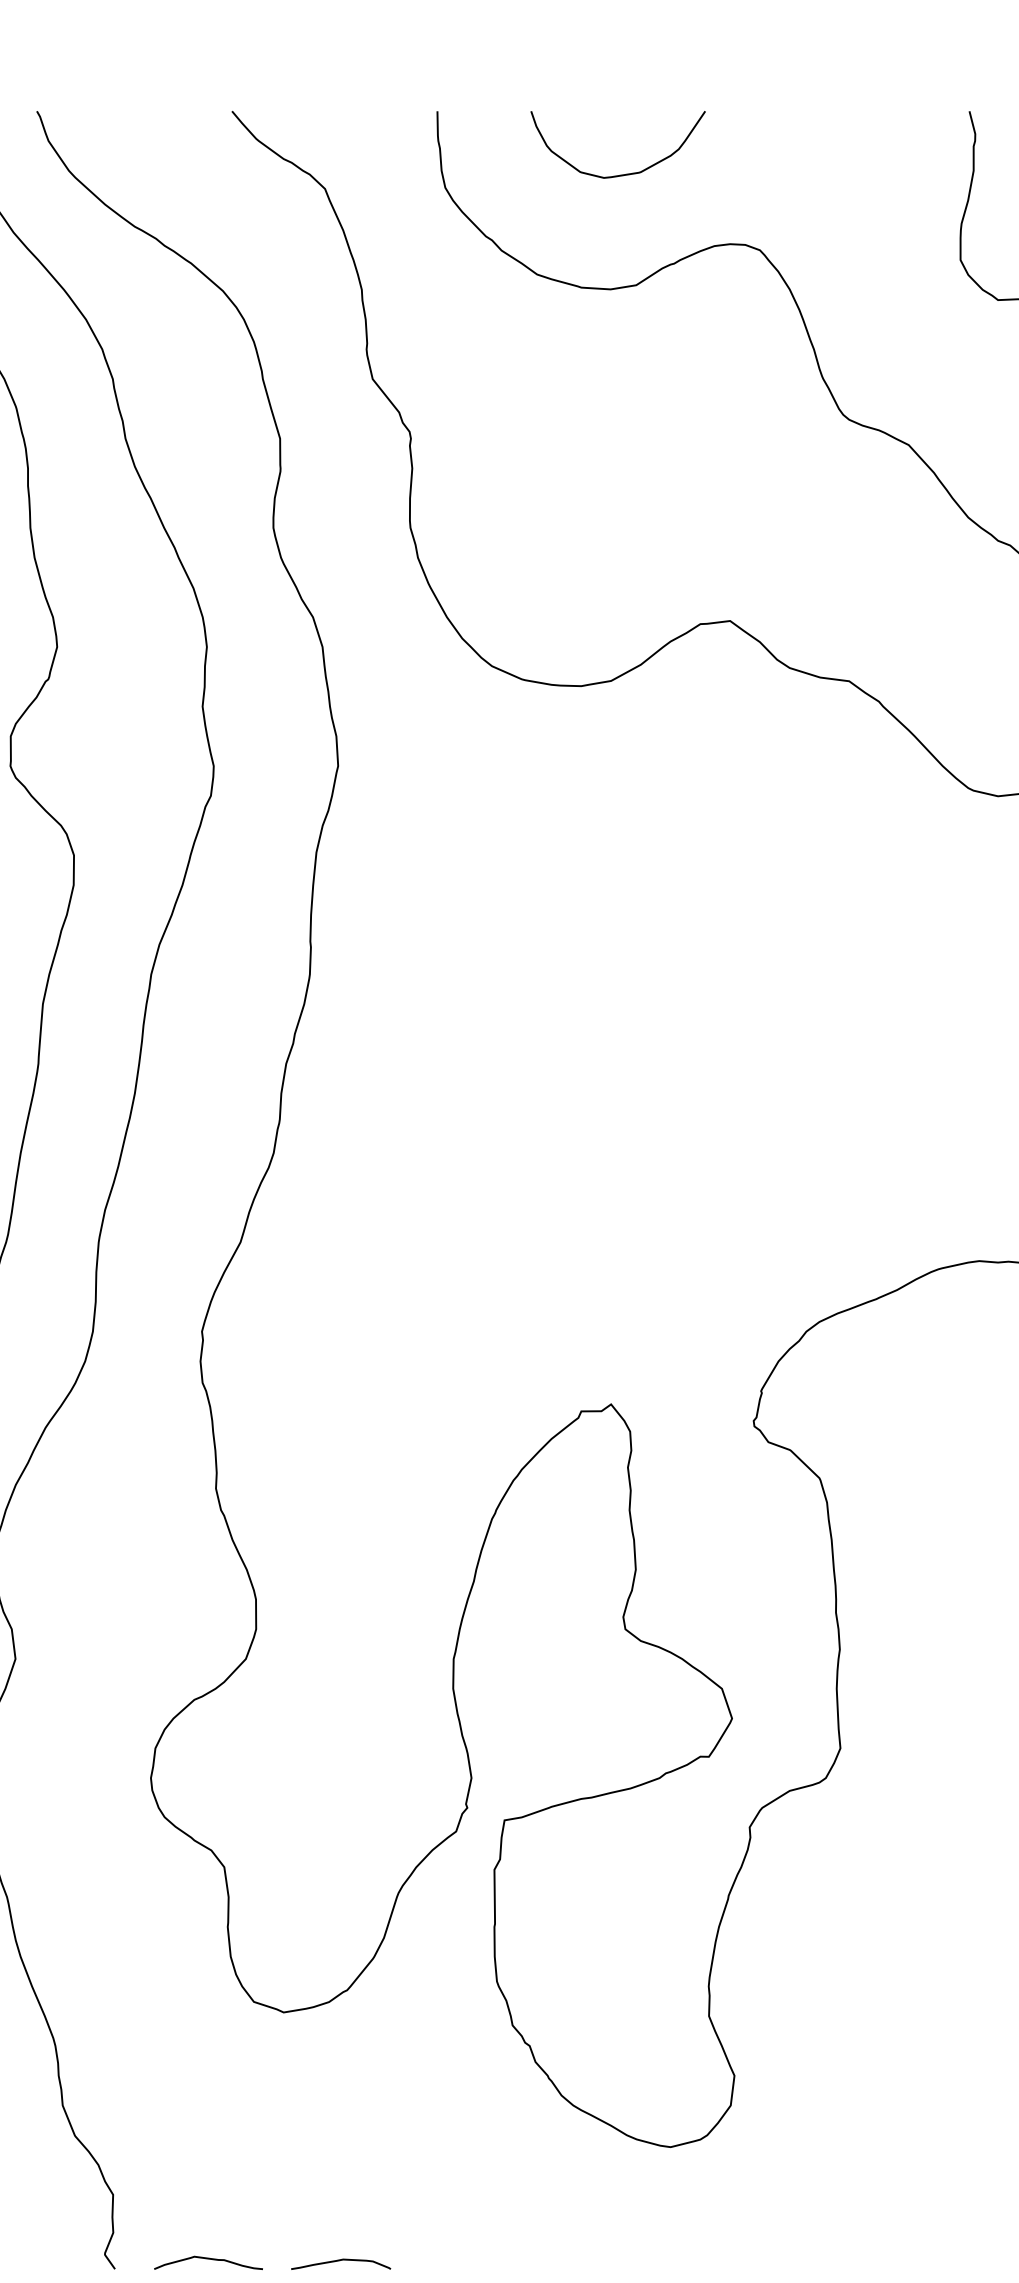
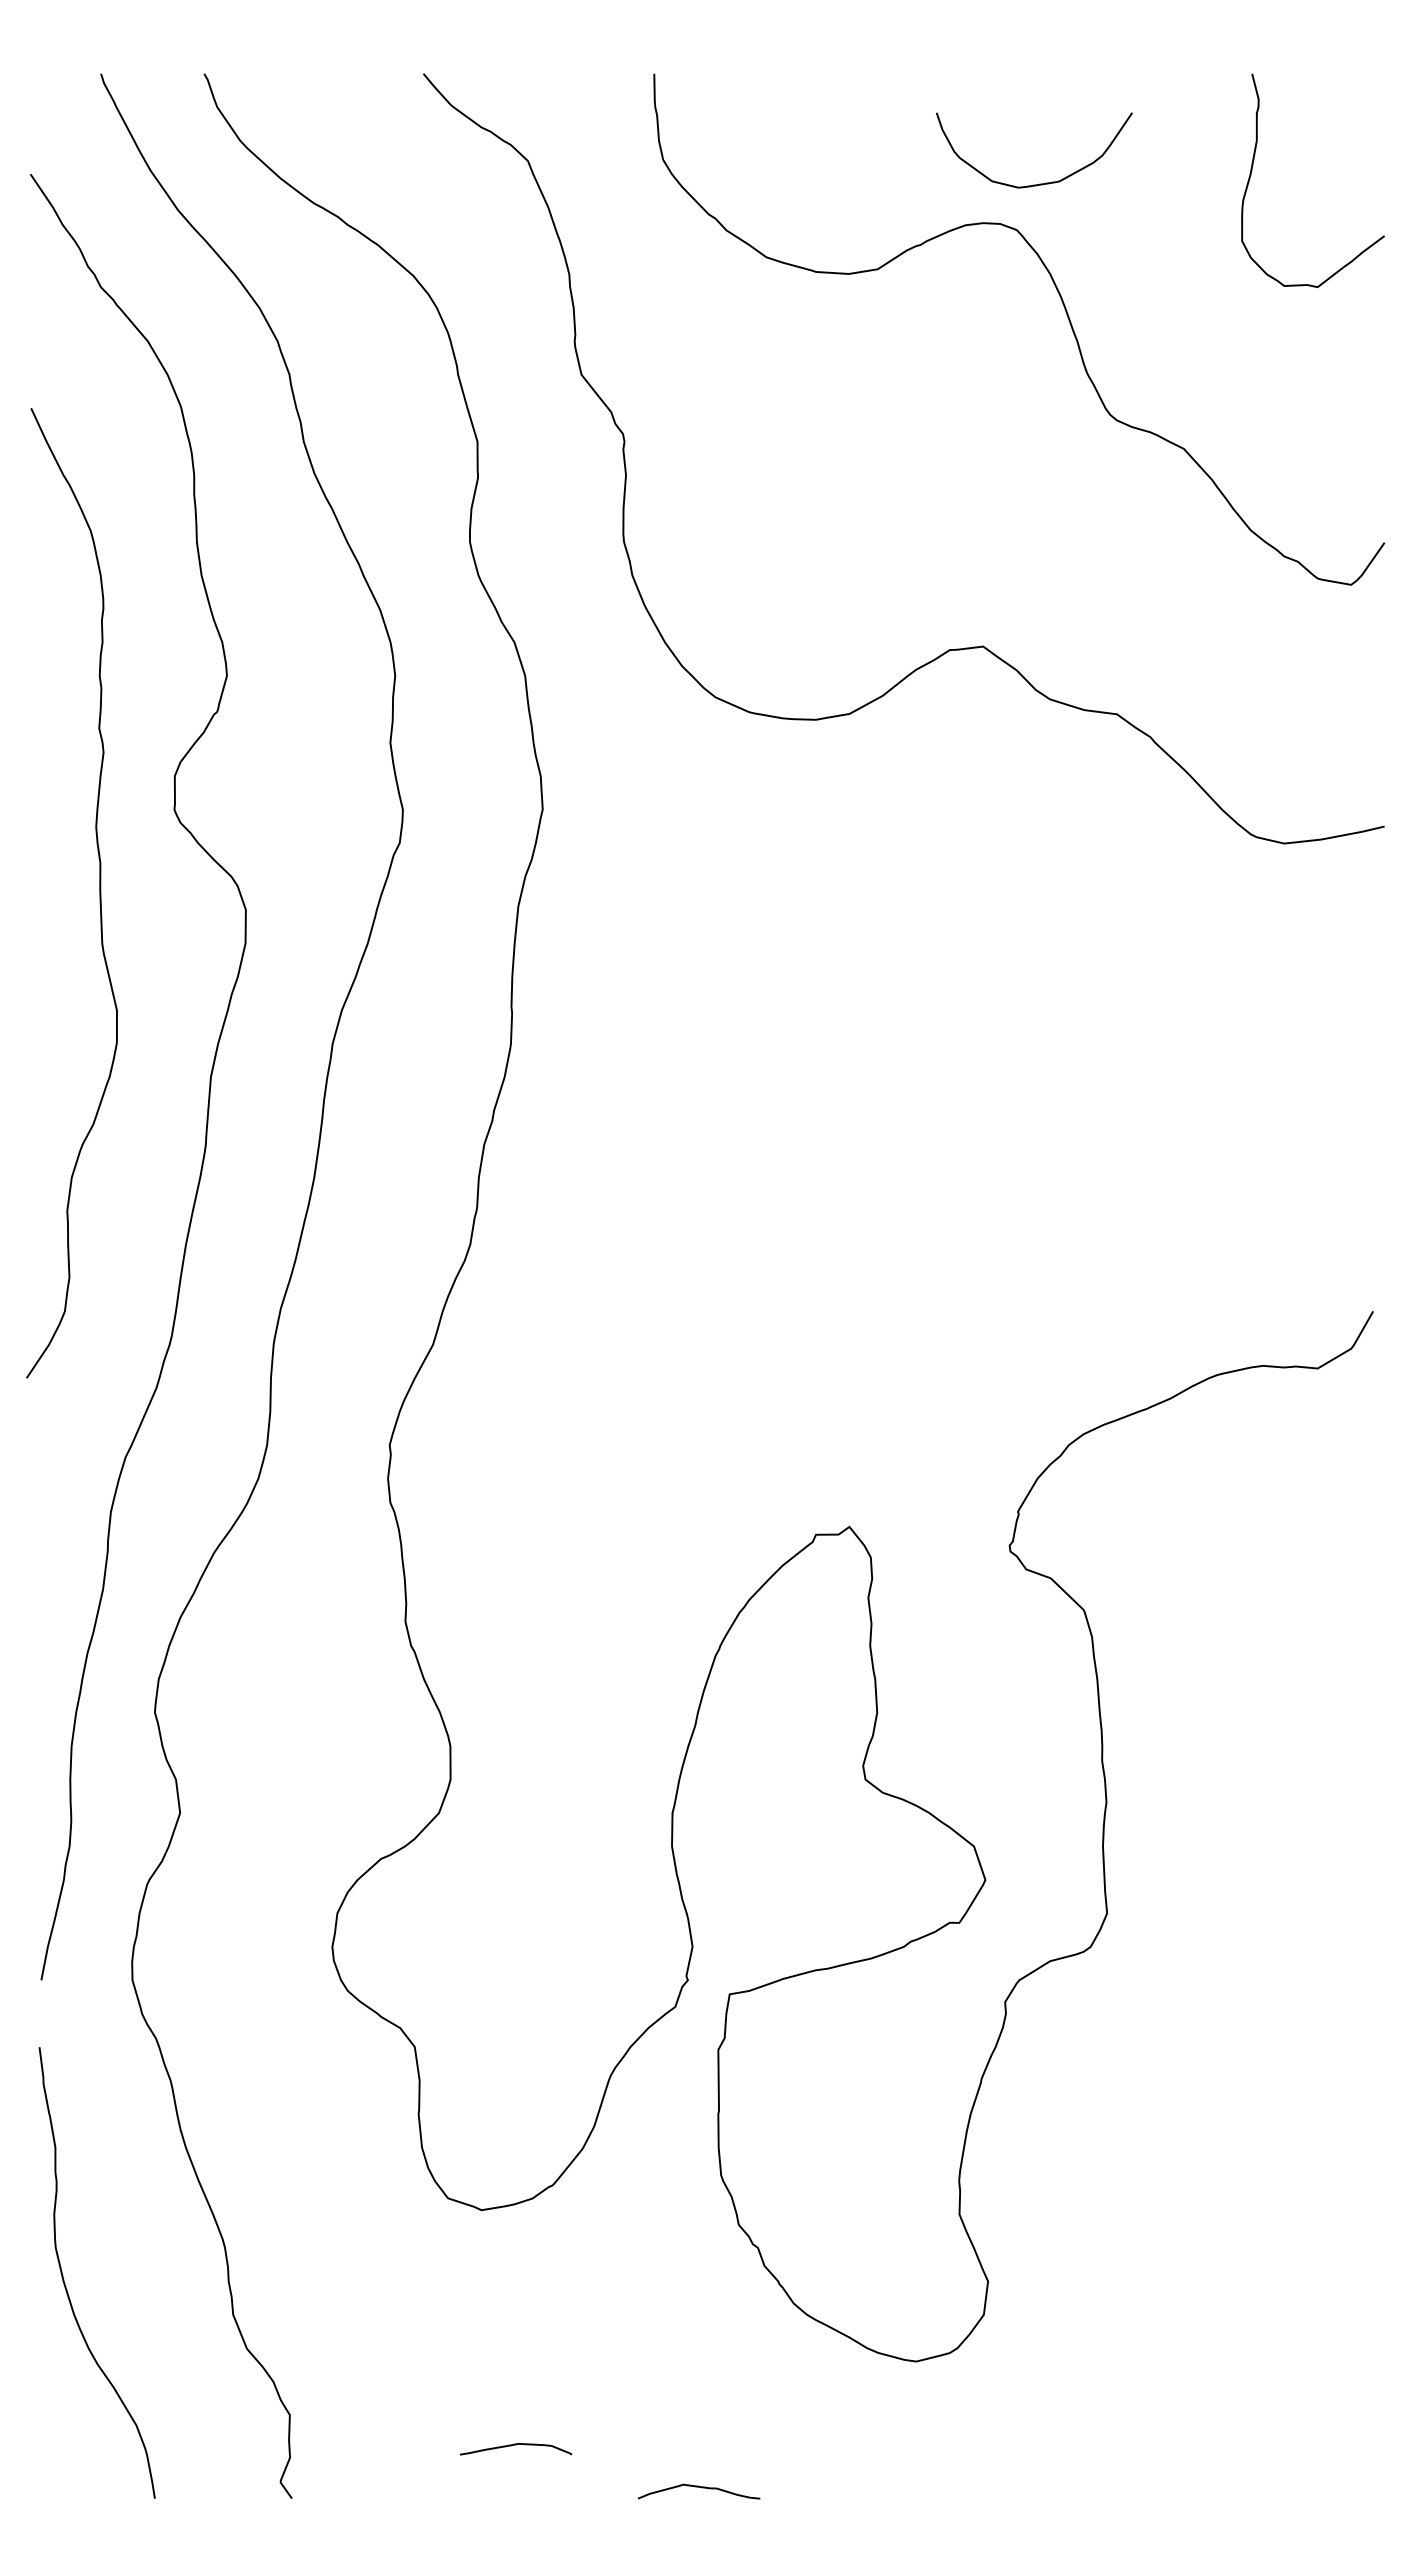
curve: (622, 174) -> (1039, 183), moved
curve: (210, 2260) -> (701, 2488), moved
curve: (340, 2261) -> (515, 2445), moved

